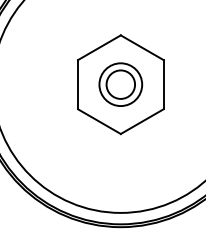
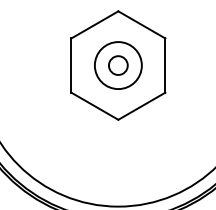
circle: (120, 84) -> (118, 65), size x0.6

